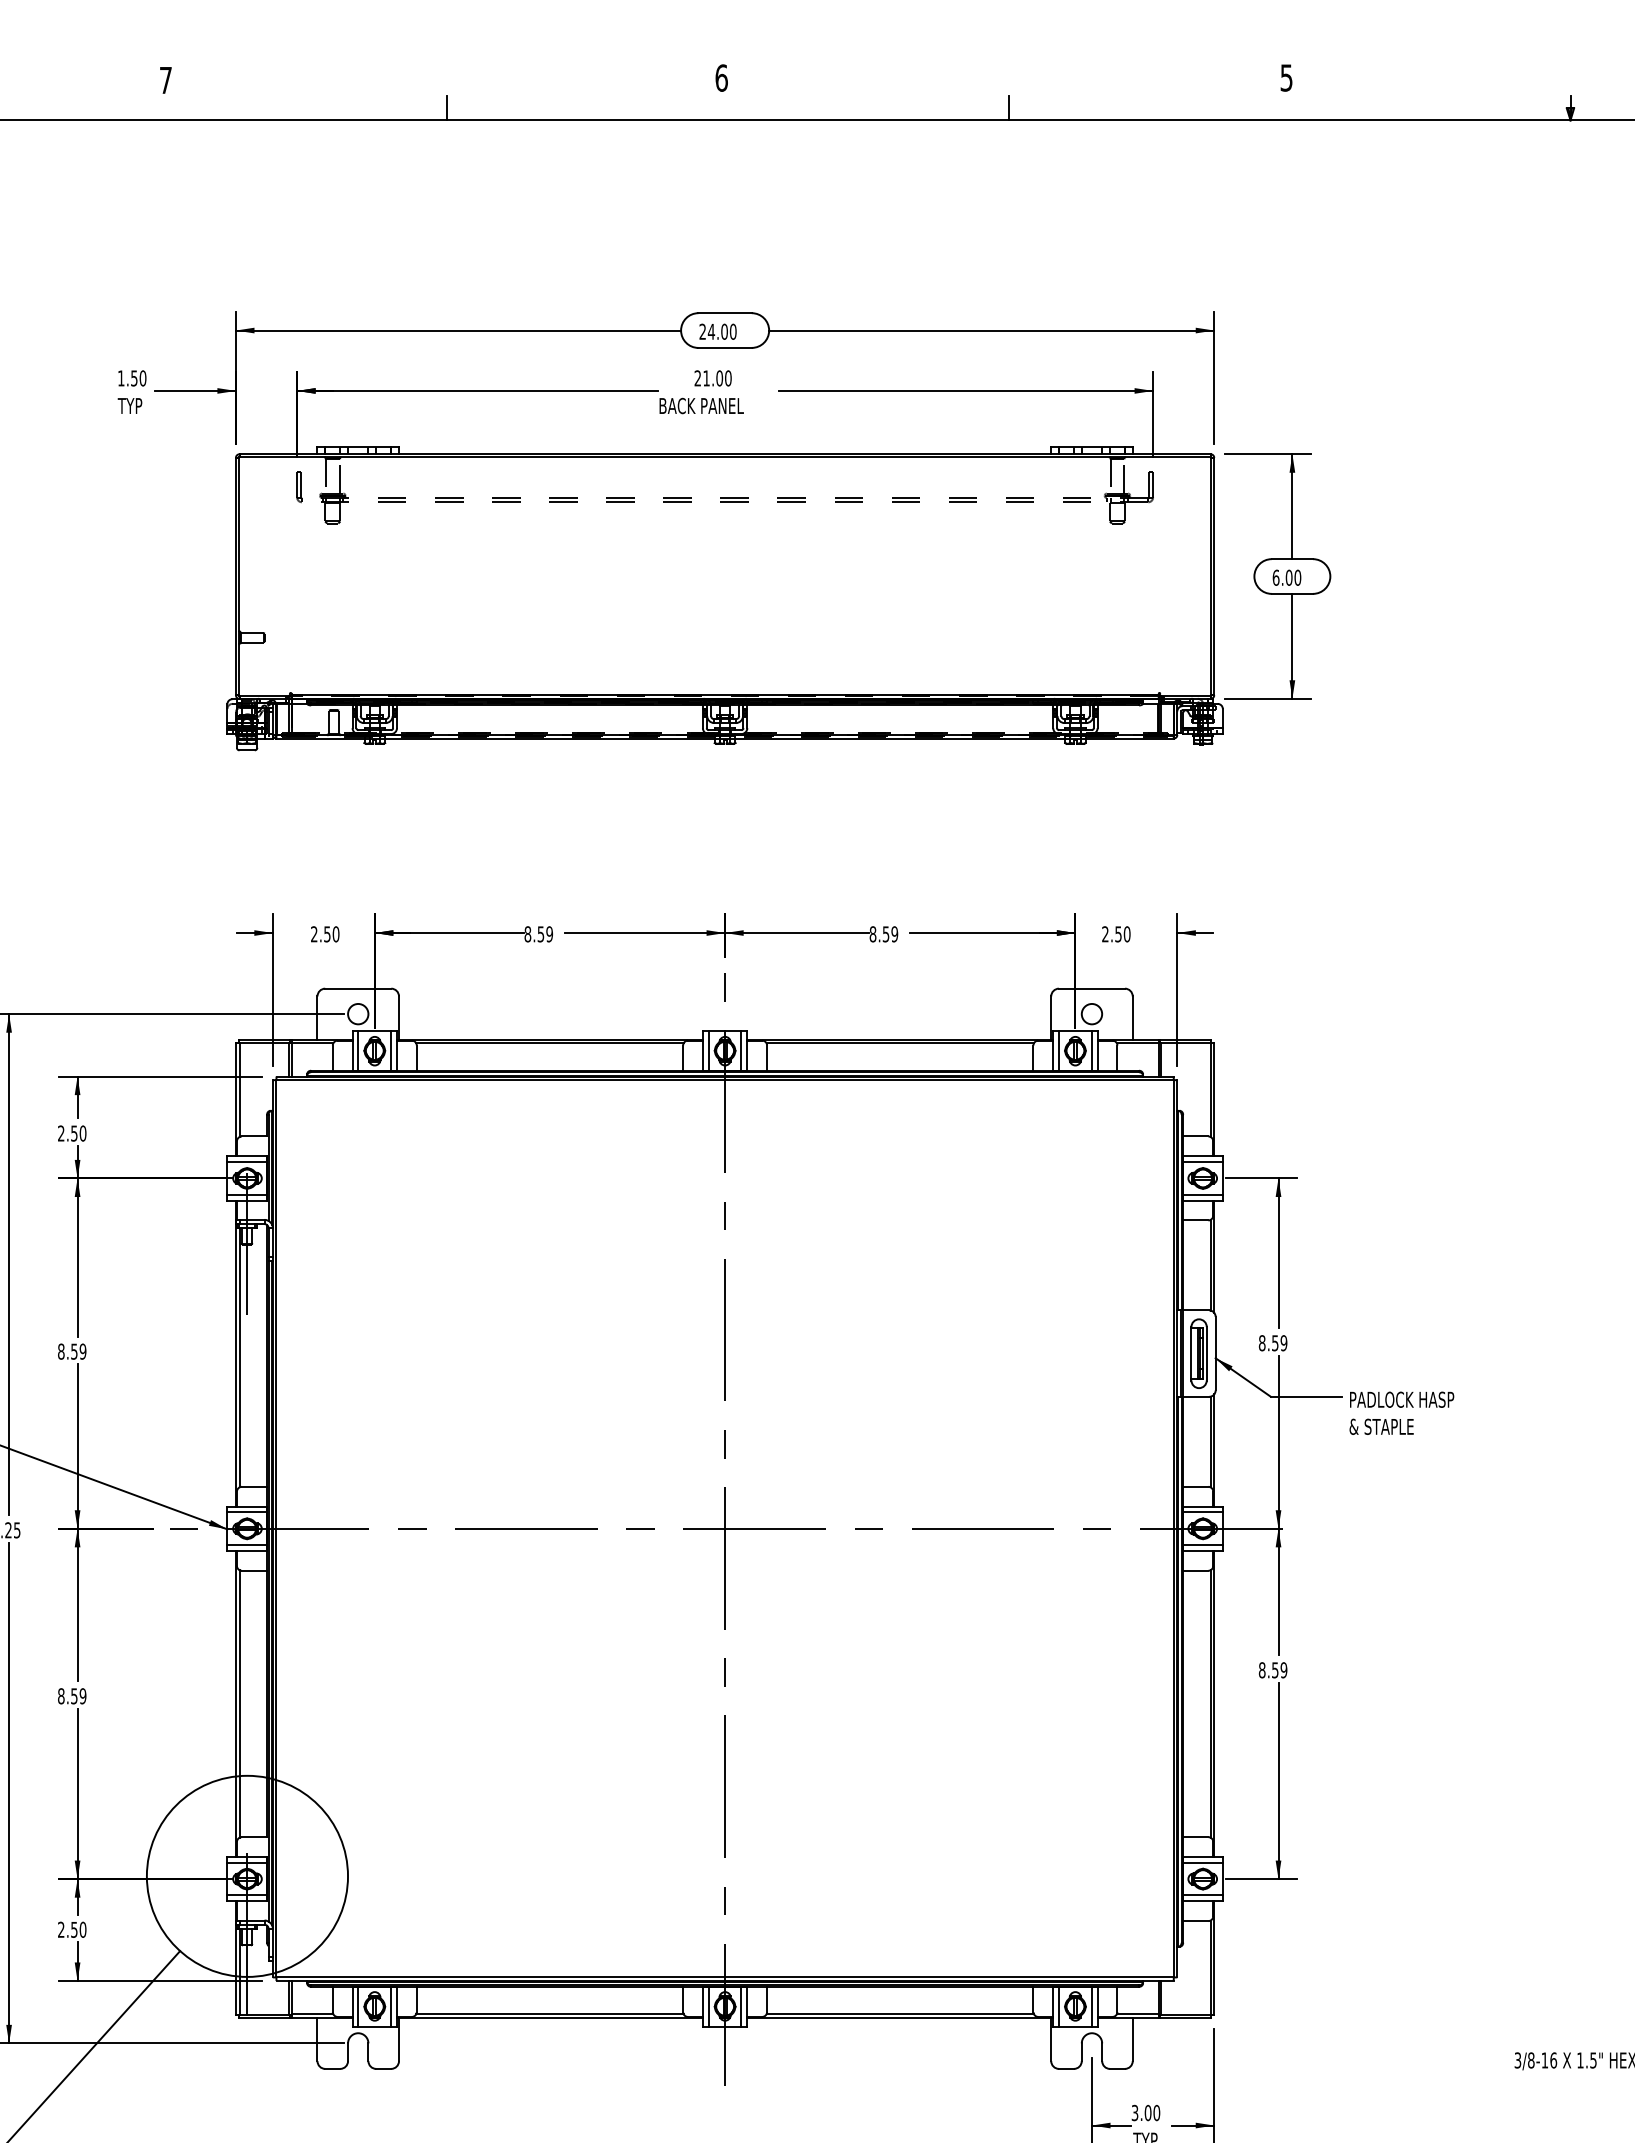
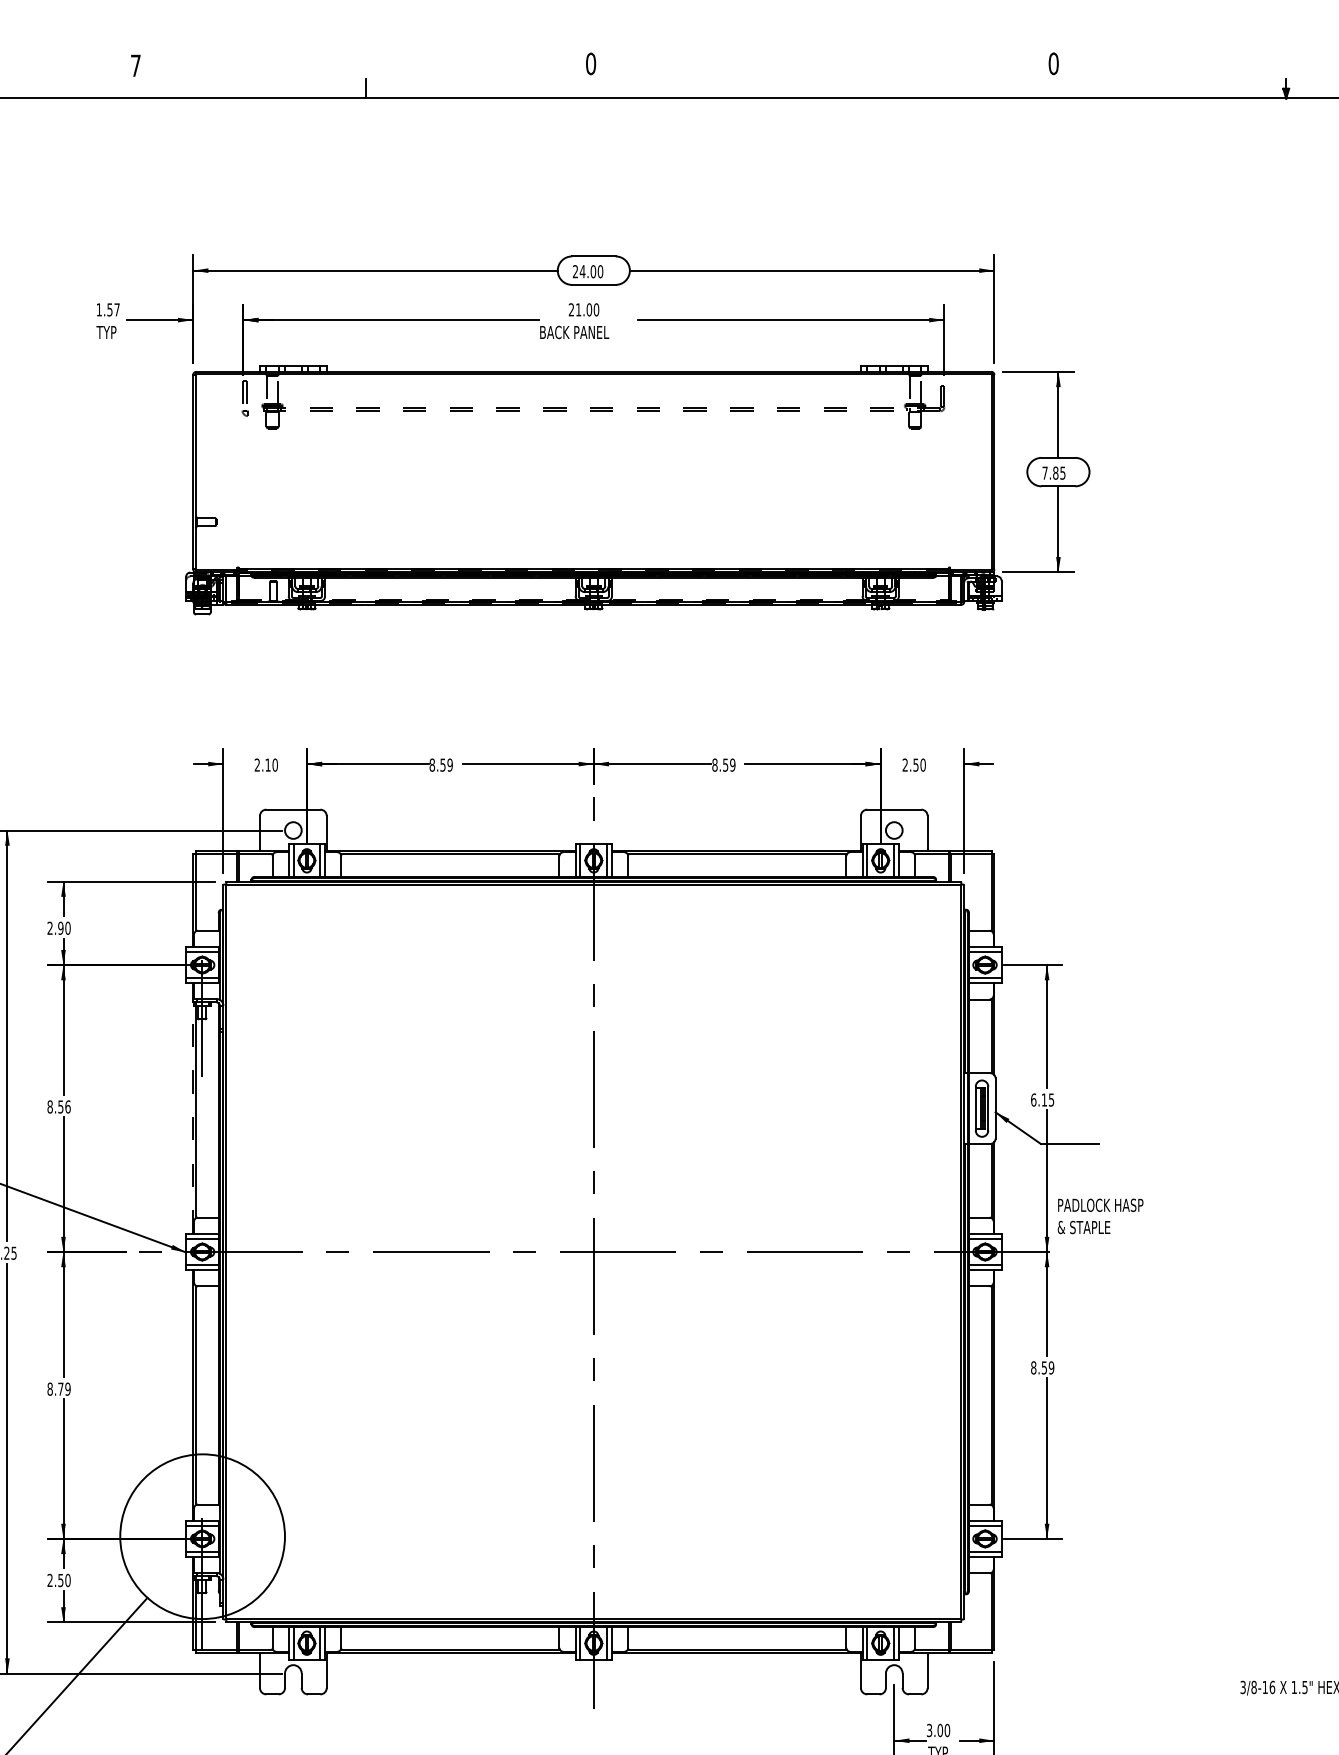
text: (721, 77) -> (590, 63), 6 -> 0
text: (1286, 77) -> (1053, 63), 5 -> 0
line: (1008, 108) -> (825, 88), removed
text: (142, 378) -> (116, 309), 1.50 -> 1.57
part: (299, 487) -> (245, 399), size x1.4
text: (1286, 577) -> (1053, 472), 6.00 -> 7.85
text: (327, 934) -> (268, 765), 2.50 -> 2.10
text: (74, 1133) -> (60, 928), 2.50 -> 2.90
text: (1272, 1343) -> (1042, 1100), 8.59 -> 6.15
text: (82, 1351) -> (67, 1106), 8.59 -> 8.56
line: (235, 1353) -> (192, 1108), solid -> dashed
text: (1401, 1412) -> (1100, 1215), moved
text: (74, 1696) -> (60, 1389), 8.59 -> 8.79

